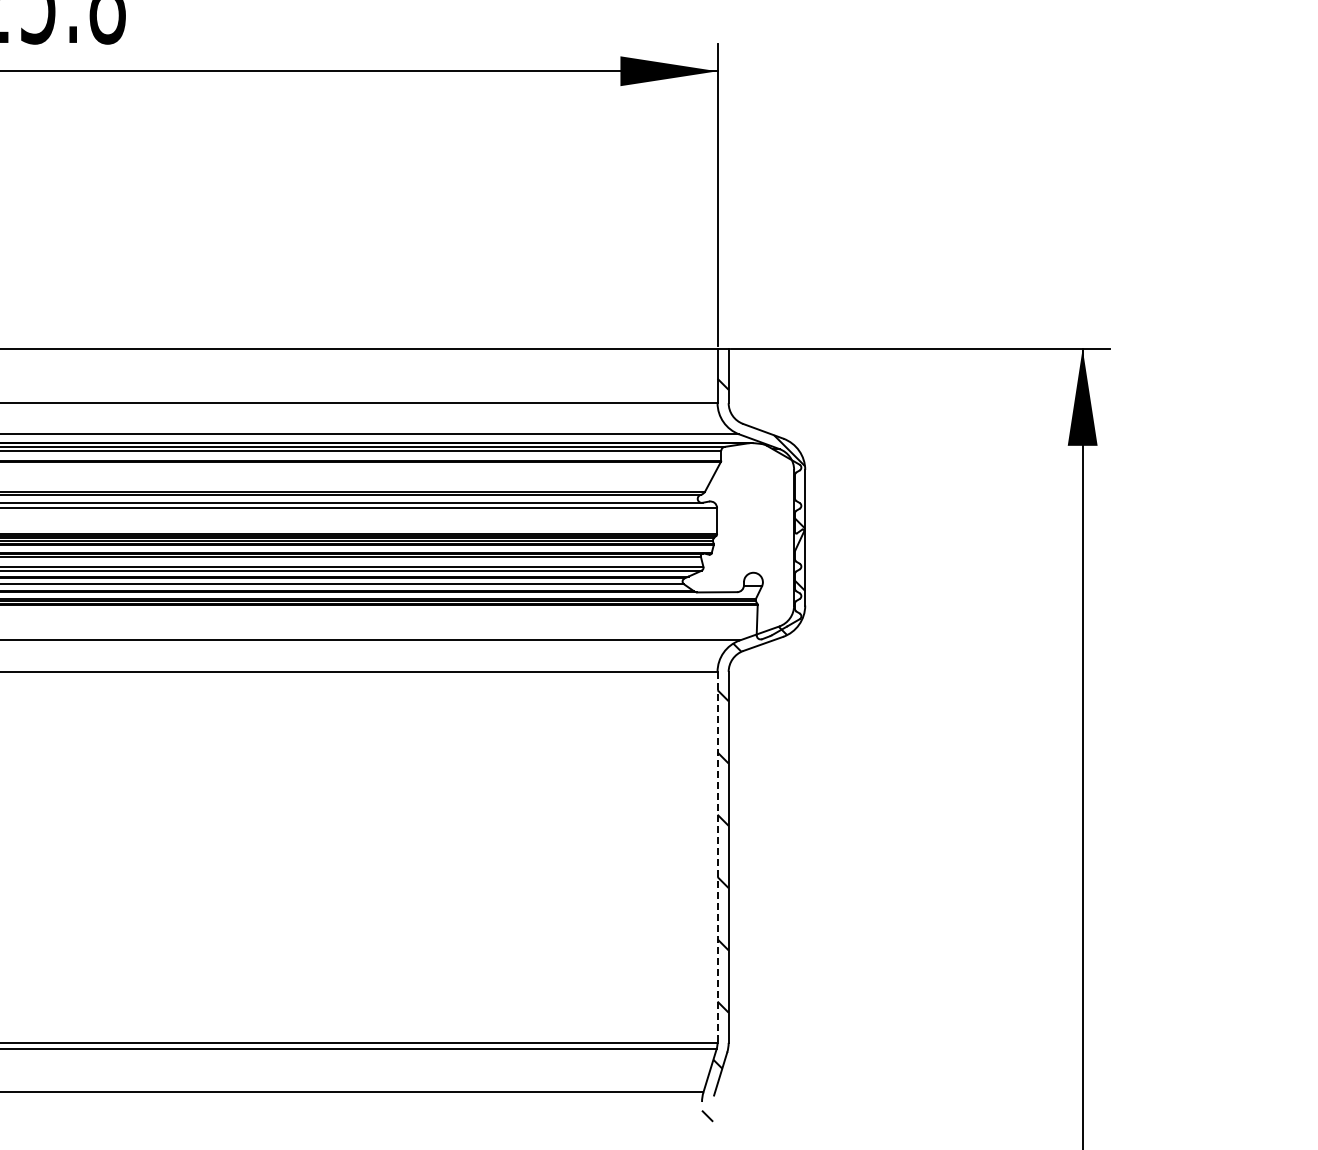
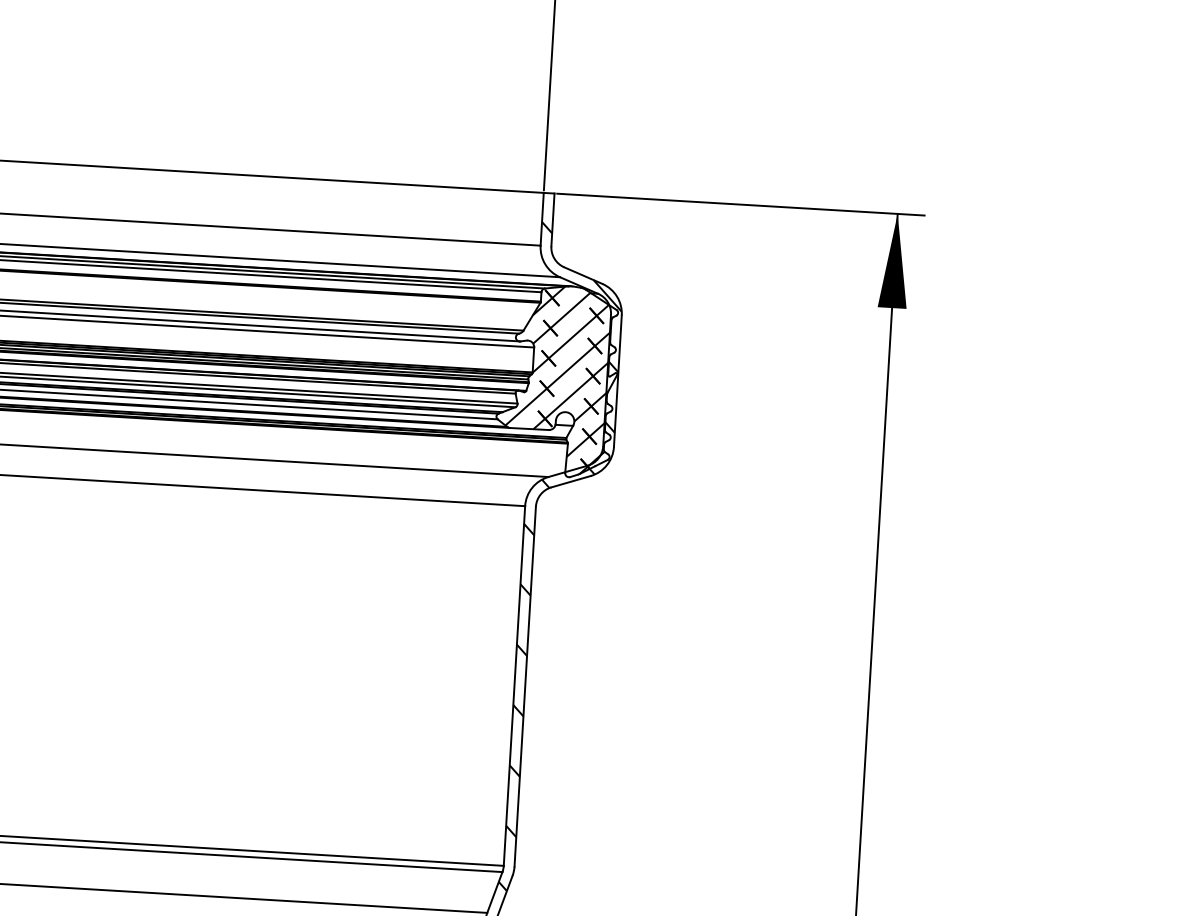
hatch: (744, 539) -> (558, 379), added
line: (717, 857) -> (514, 686), dashed -> solid

